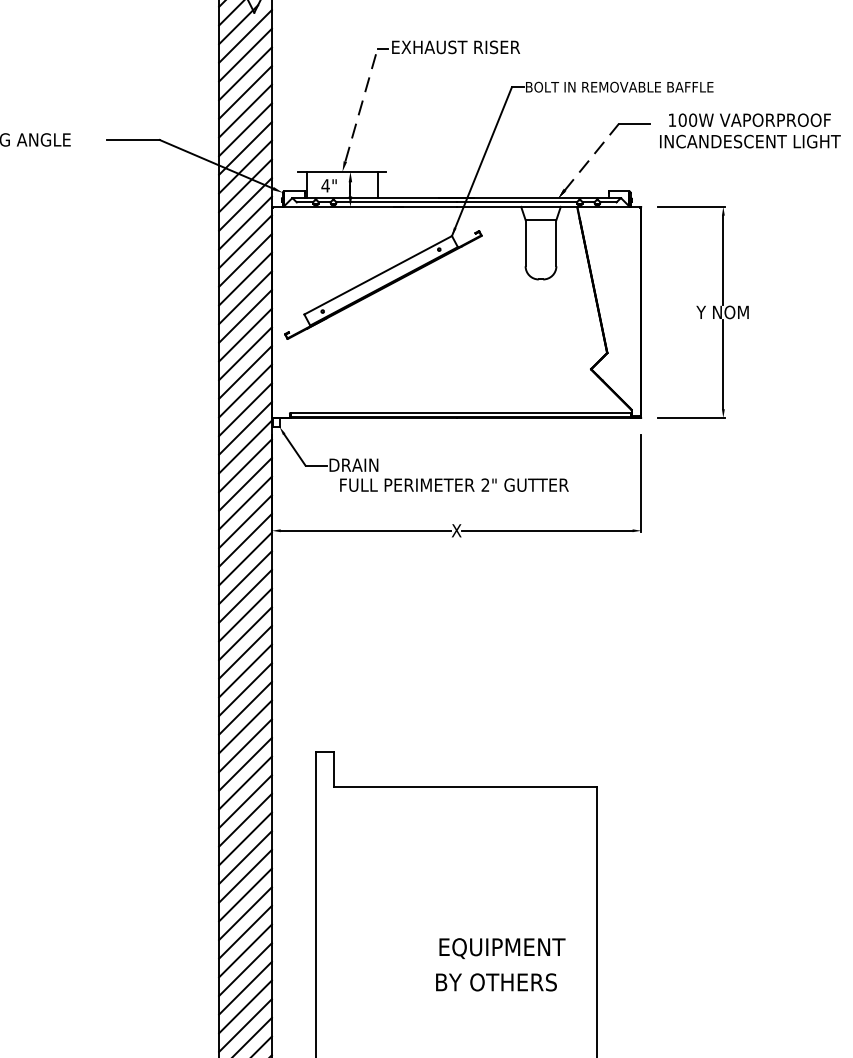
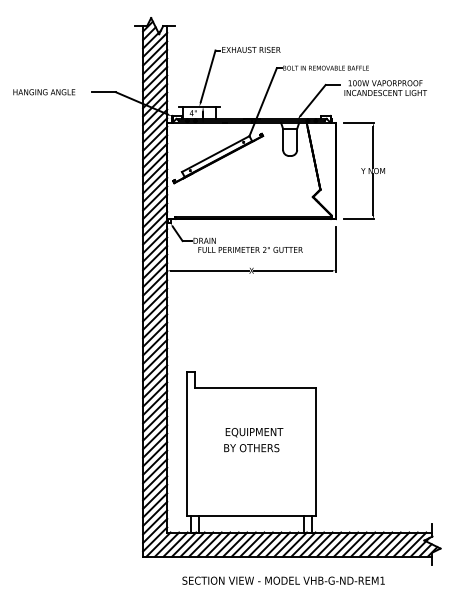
line: (362, 105) -> (208, 76), dashed -> solid
line: (592, 157) -> (313, 100), dashed -> solid
text: (500, 965) -> (253, 440), moved

